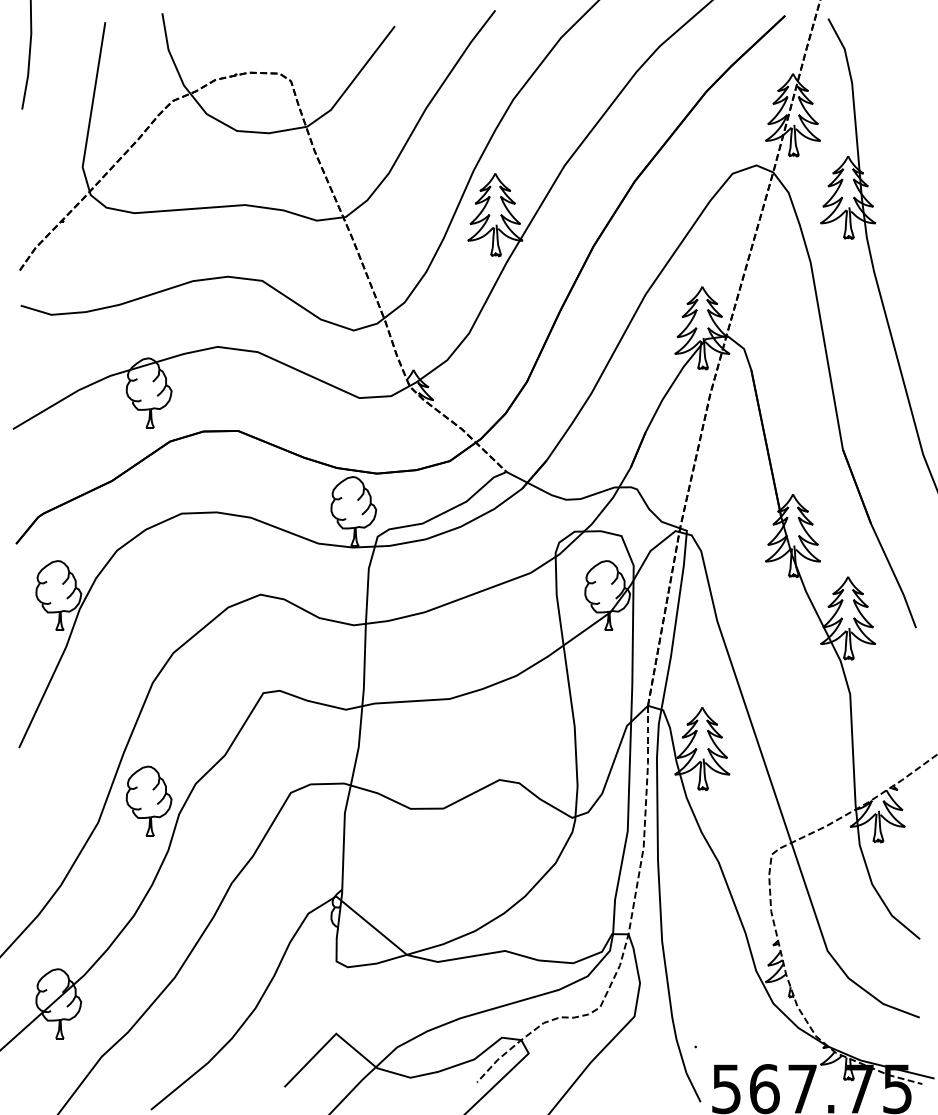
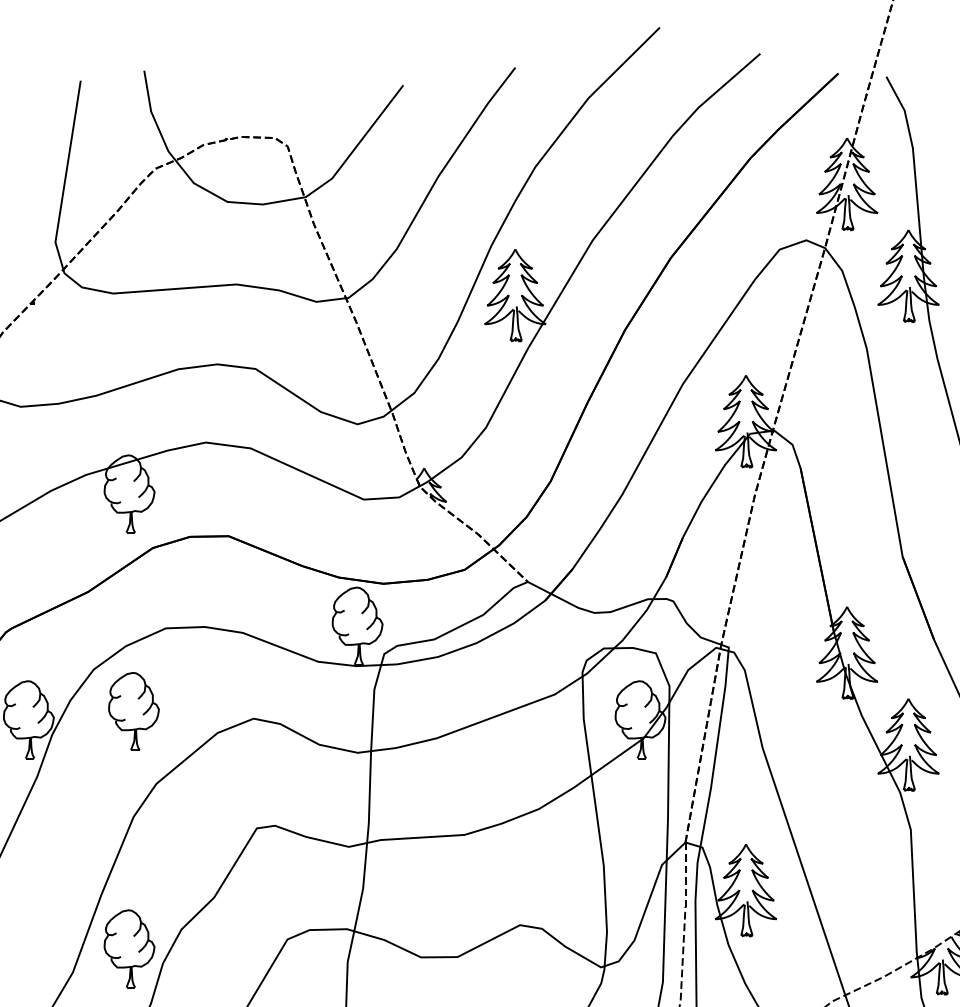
part: (152, 587) -> (133, 710), added

